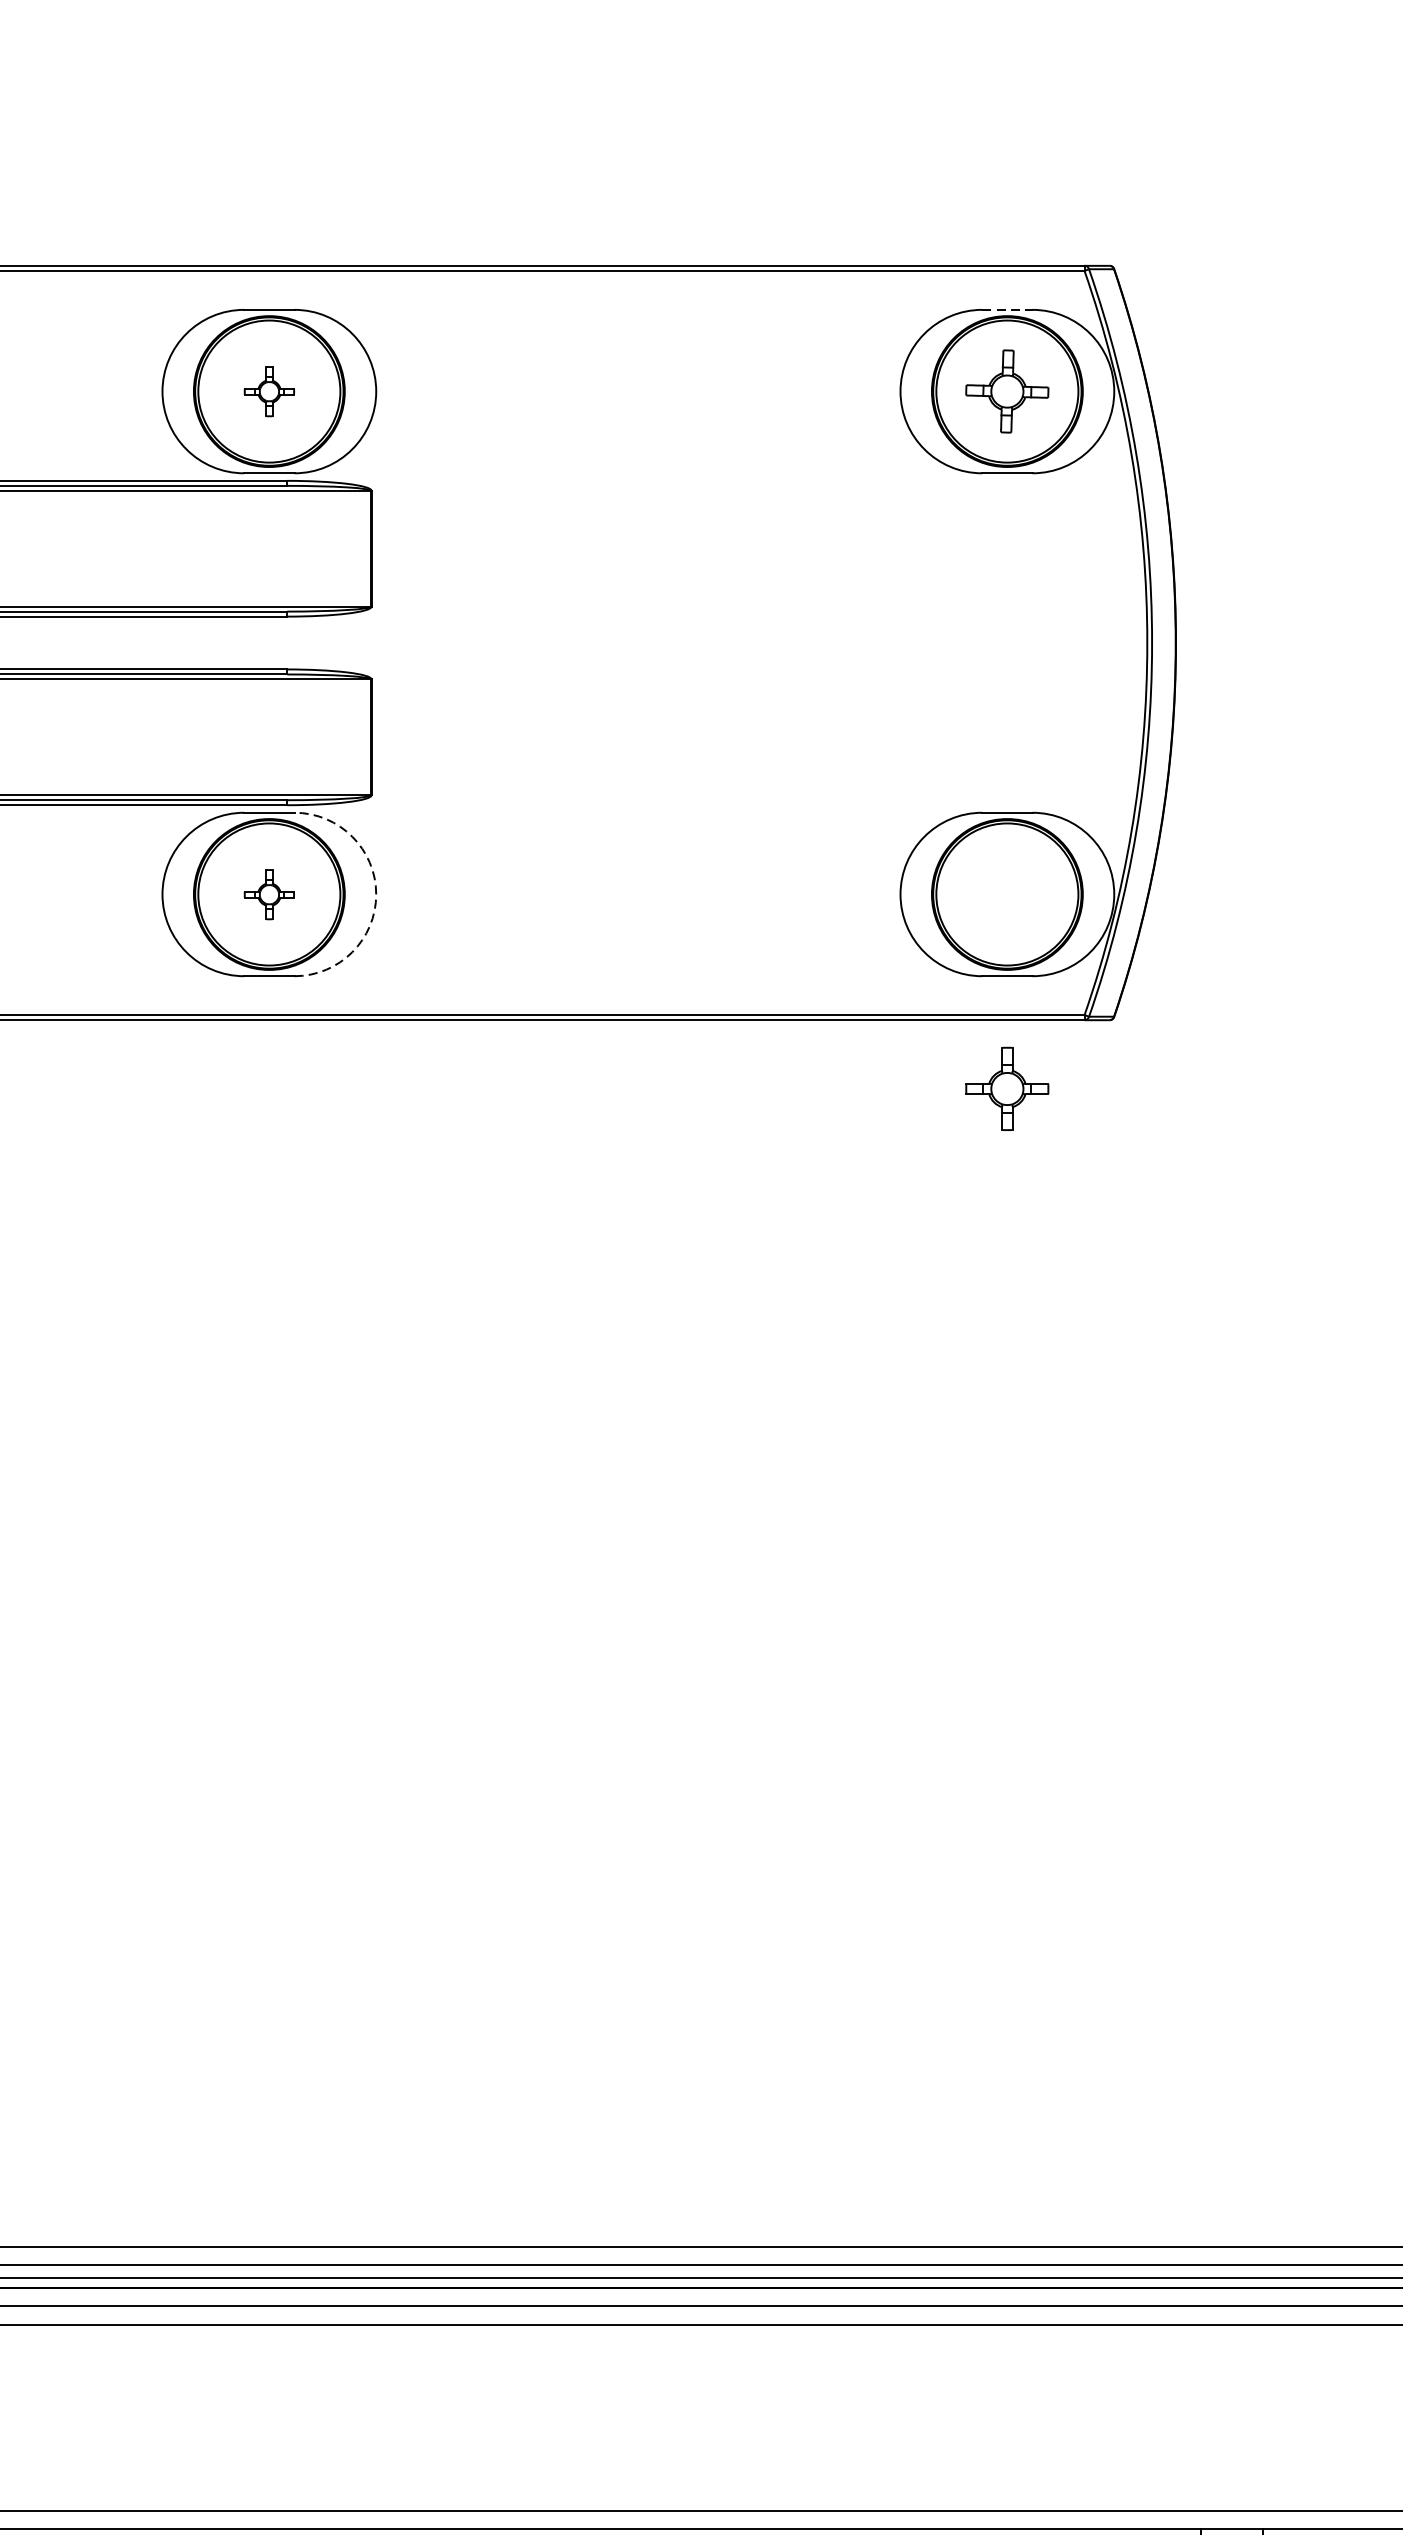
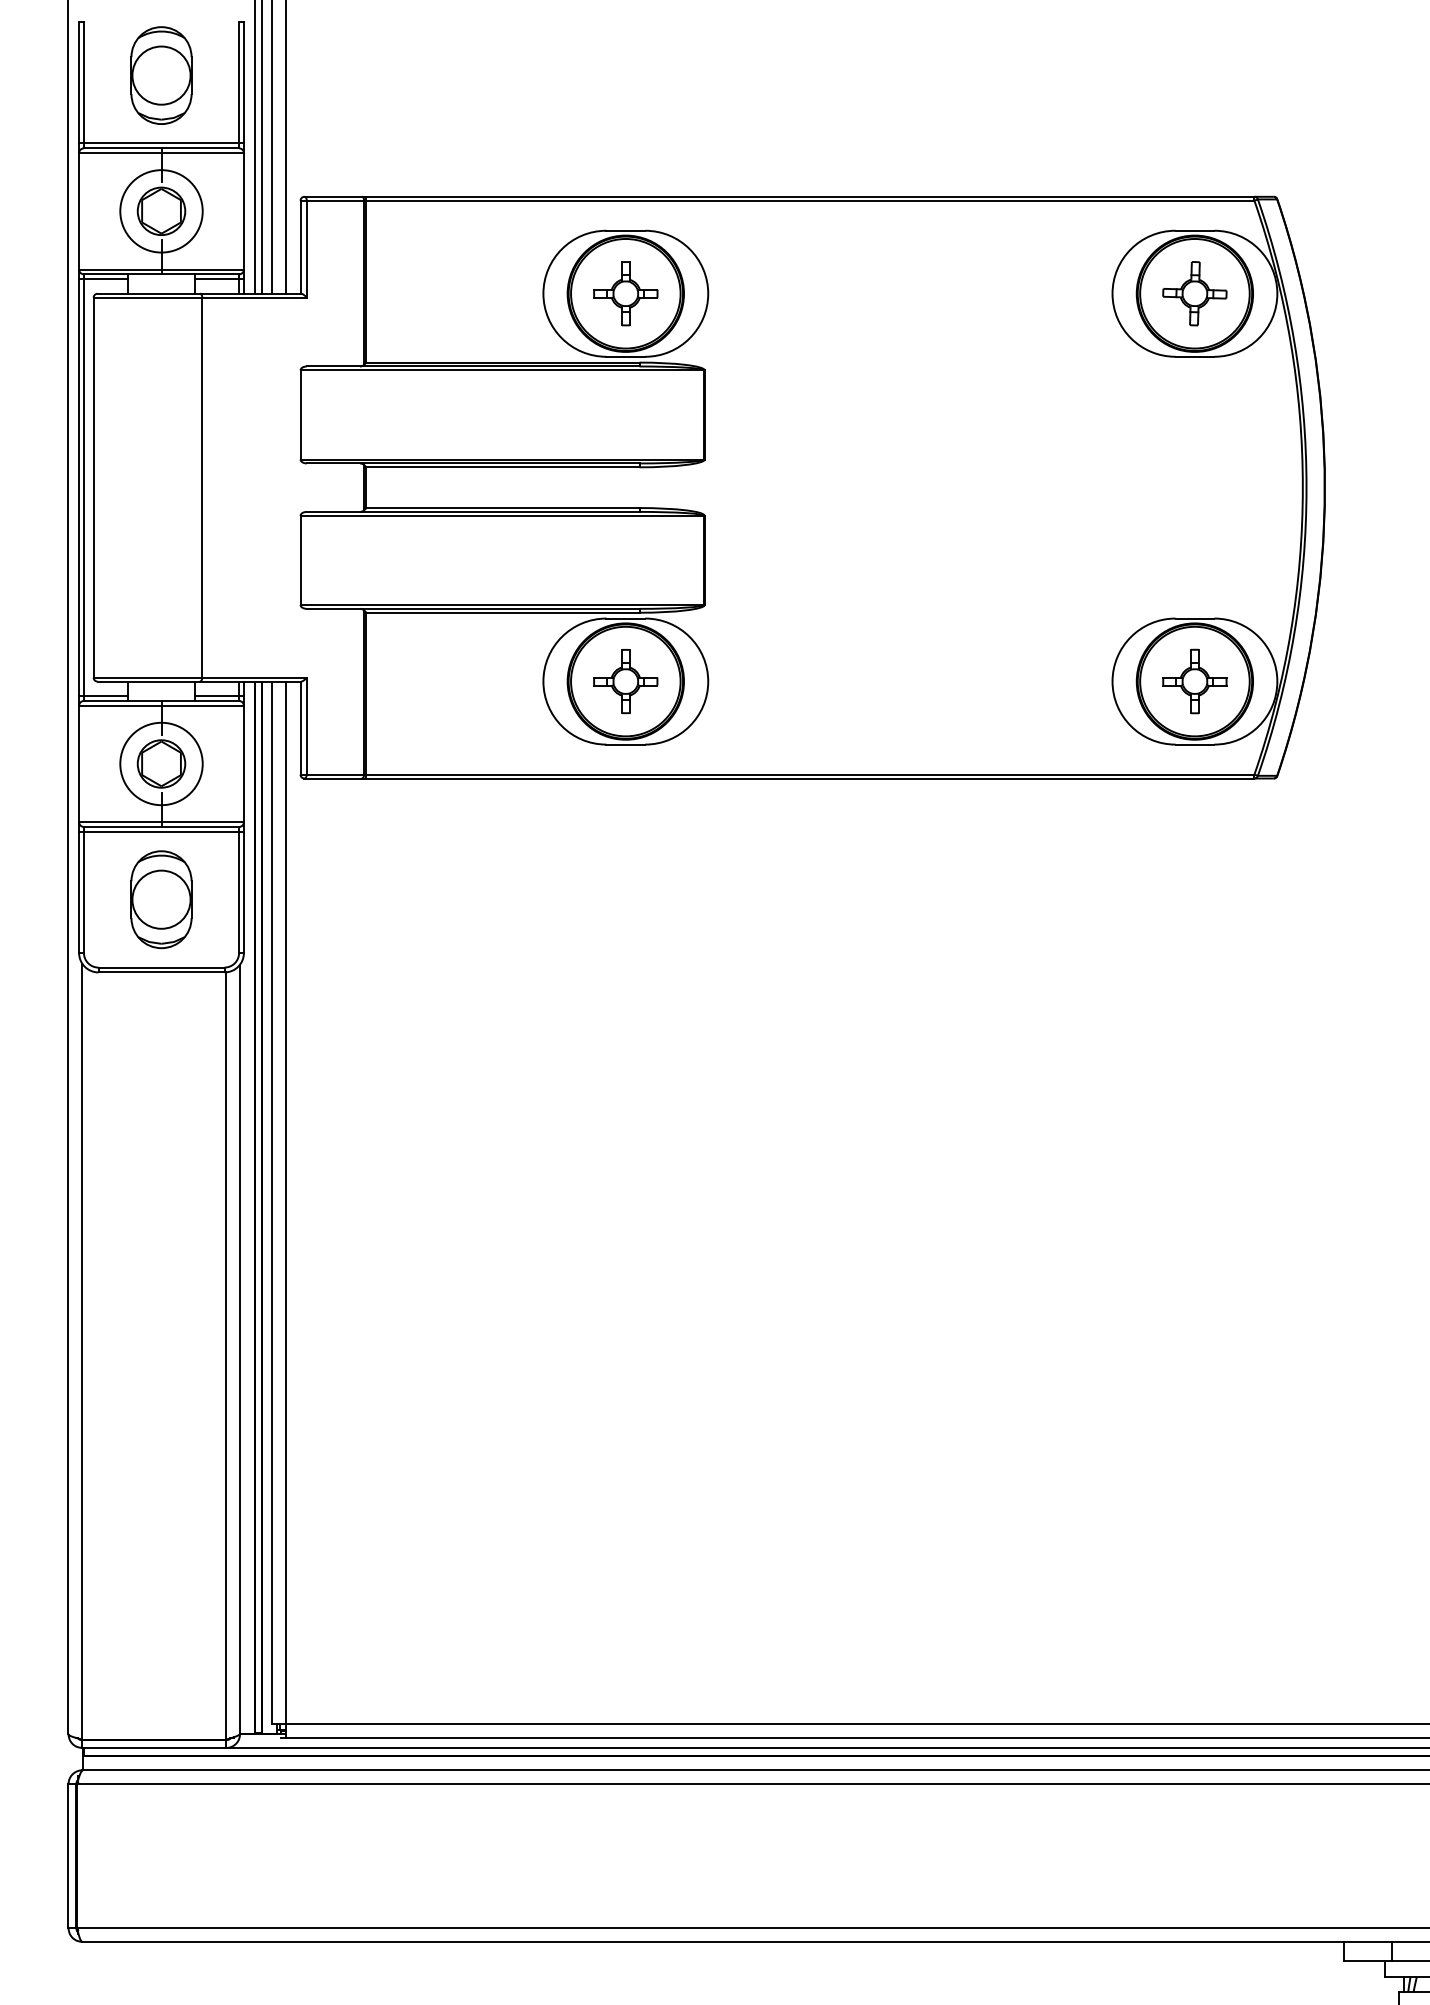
line: (1008, 309) -> (1195, 230), dashed -> solid
part: (268, 391) -> (625, 293), size x1.67
part: (268, 894) -> (625, 681), size x1.67
arc: (376, 894) -> (708, 681), dashed -> solid
part: (1006, 1088) -> (1194, 681), moved

